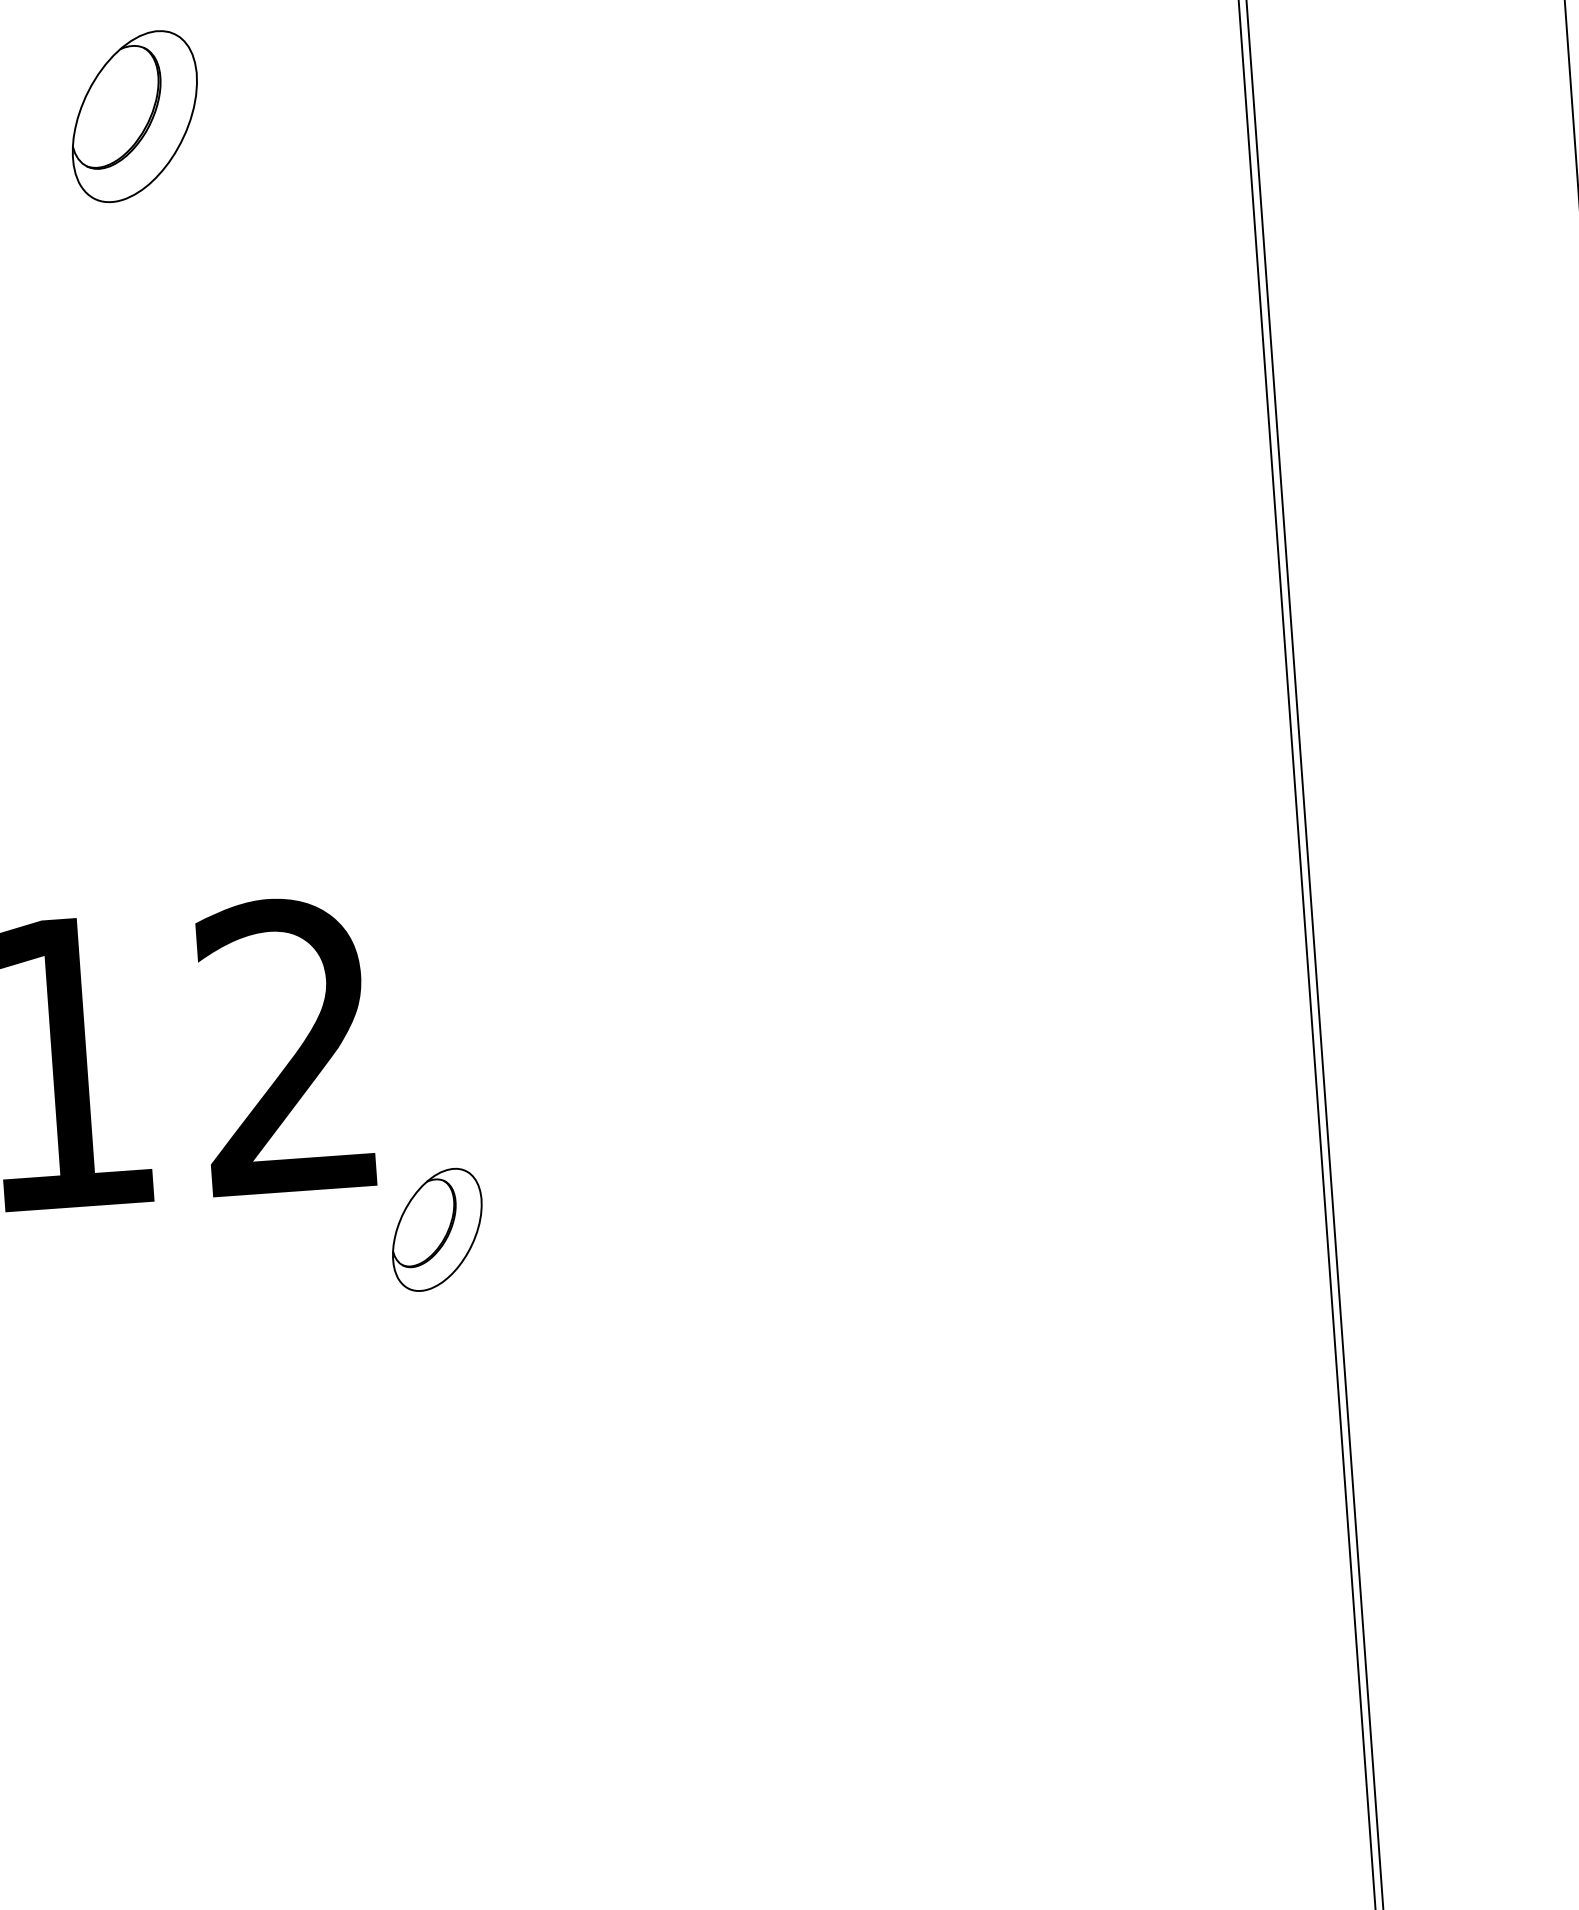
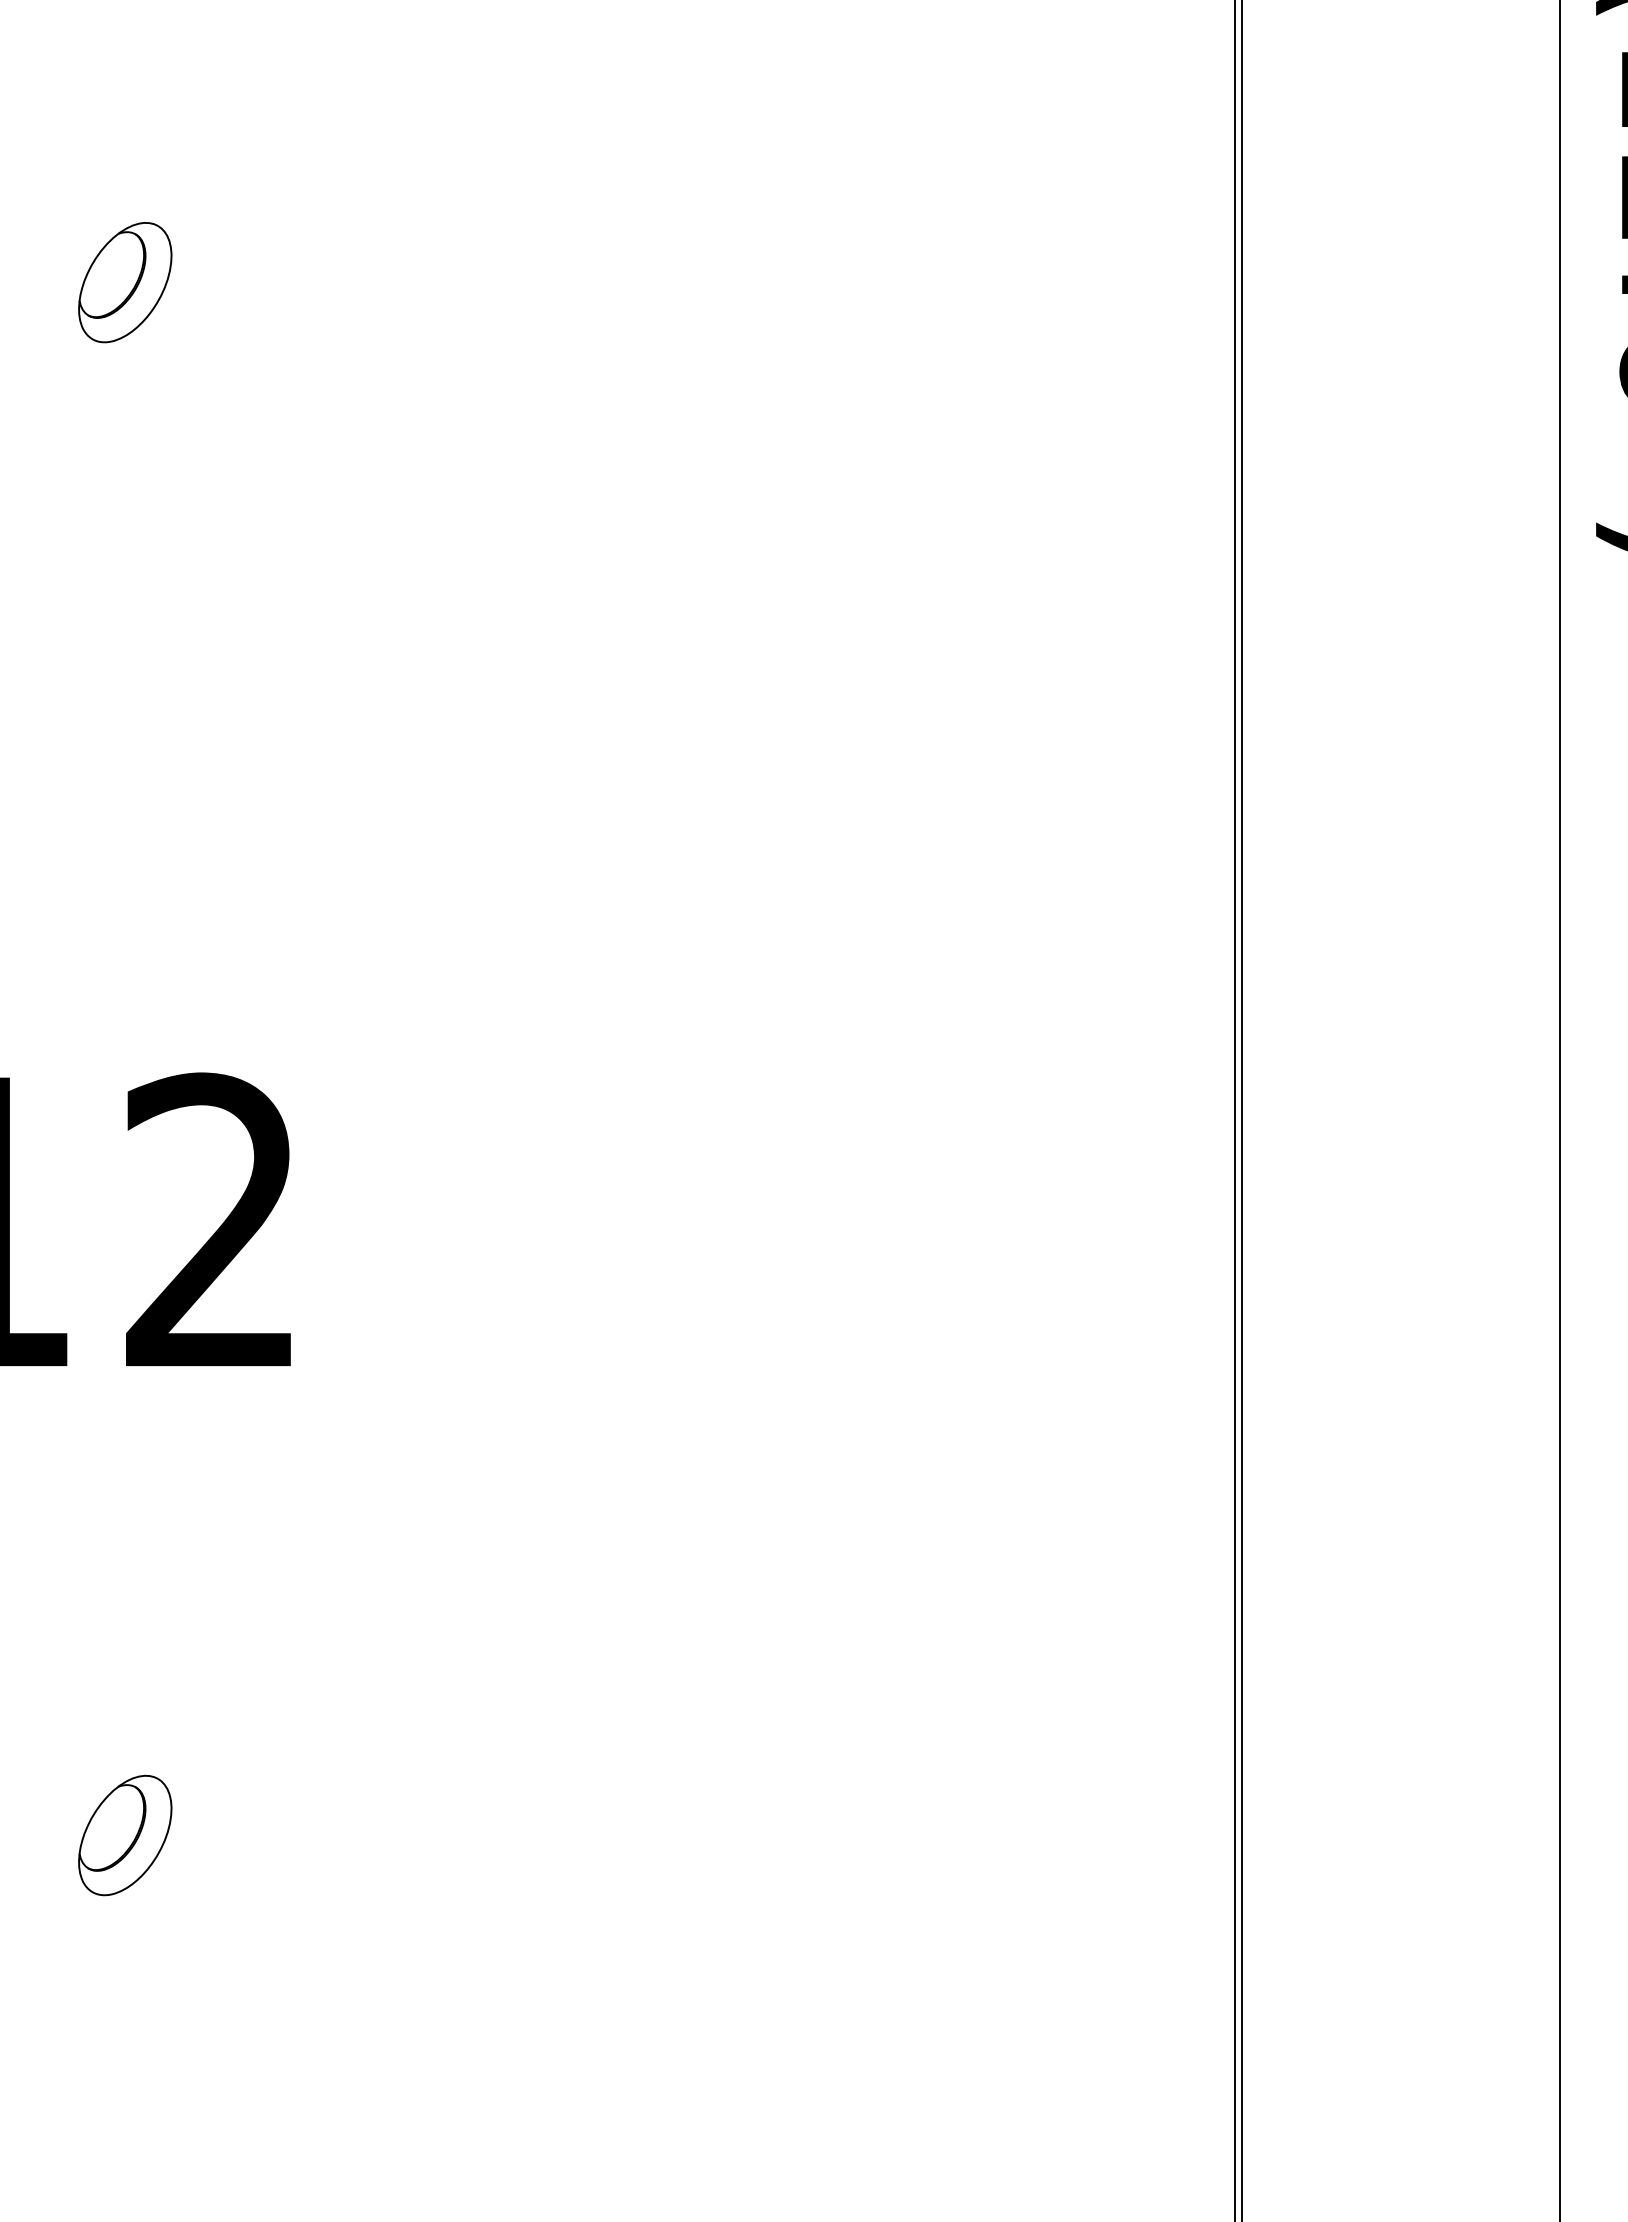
part: (135, 116) -> (125, 282), size x0.71
part: (437, 1229) -> (125, 1835), moved

